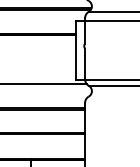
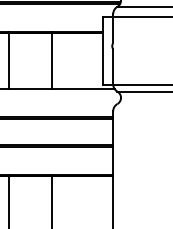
line: (31, 58) -> (51, 60), added

